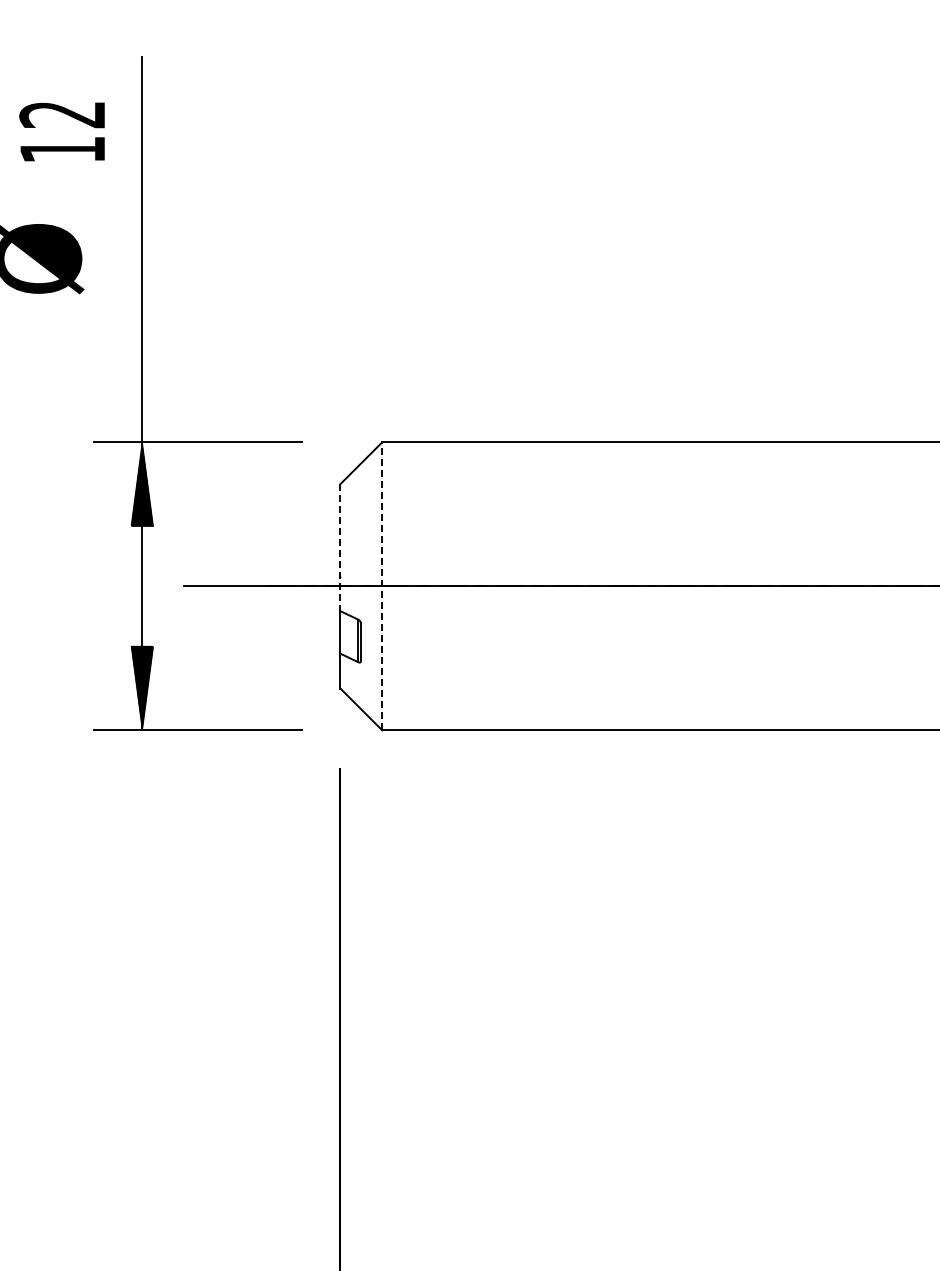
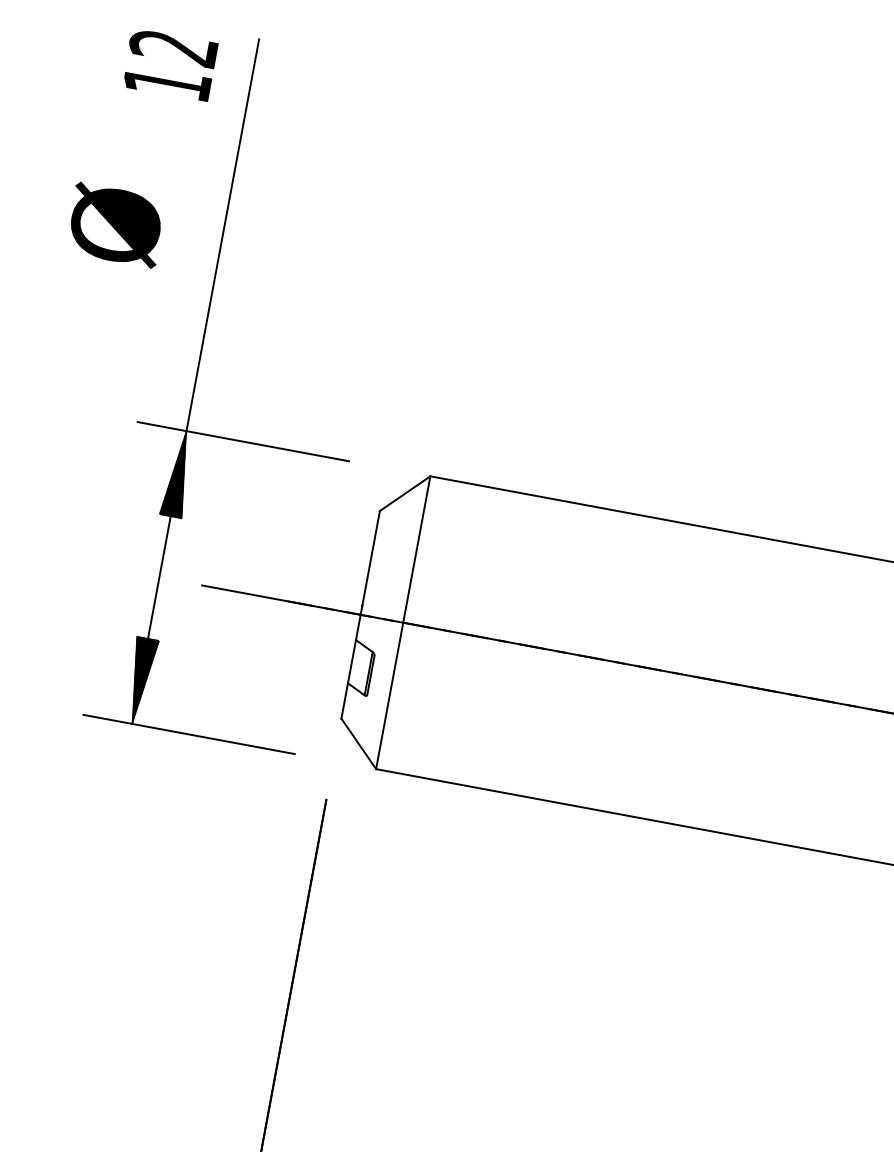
text: (61, 131) -> (169, 64), moved
line: (340, 548) -> (367, 576), dashed -> solid
line: (382, 585) -> (403, 621), dashed -> solid

